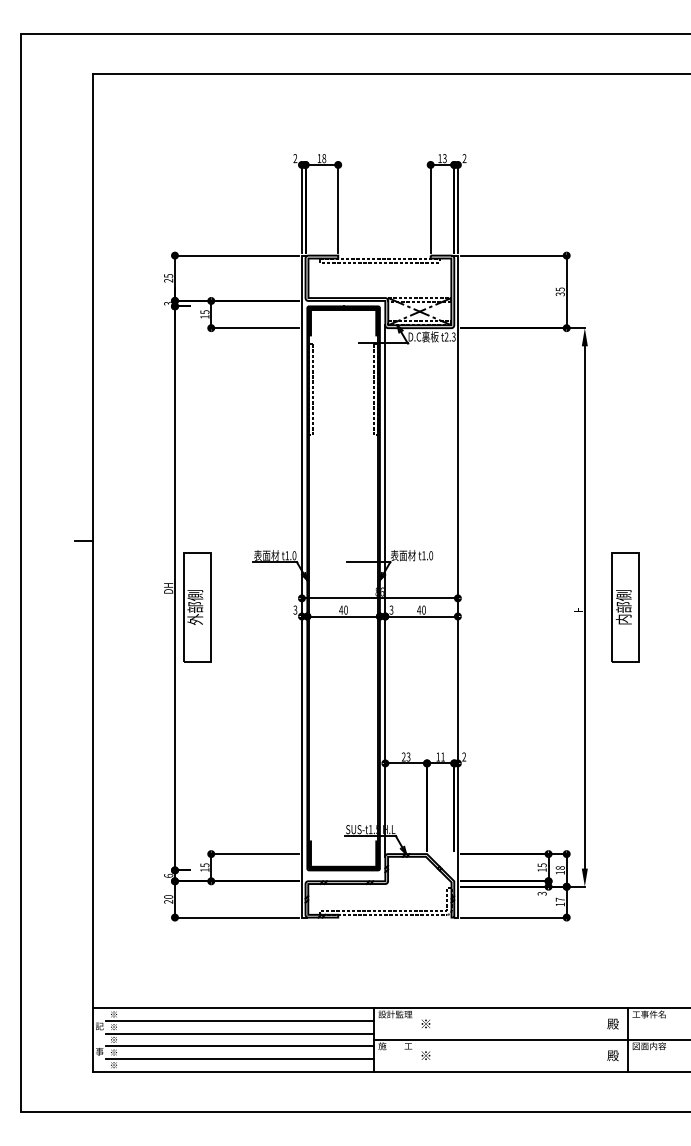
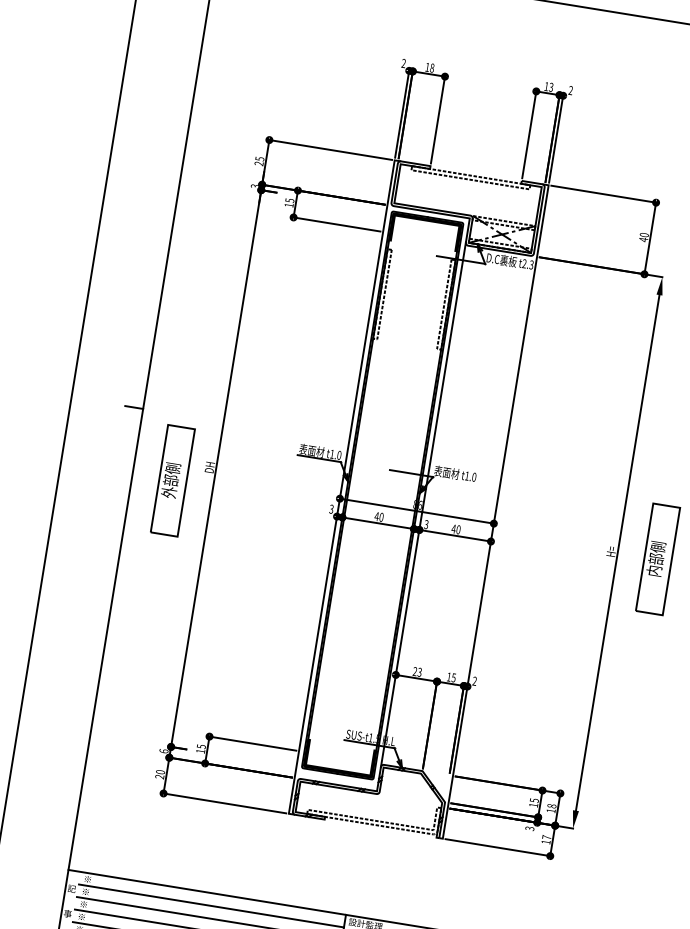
text: (559, 291) -> (643, 236), 35 -> 40
part: (197, 607) -> (173, 480), moved
text: (442, 756) -> (453, 677), 11 -> 15

